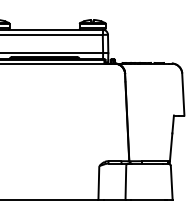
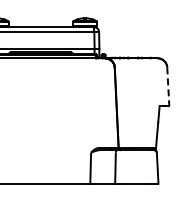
line: (183, 95) -> (168, 87), solid -> dashed

